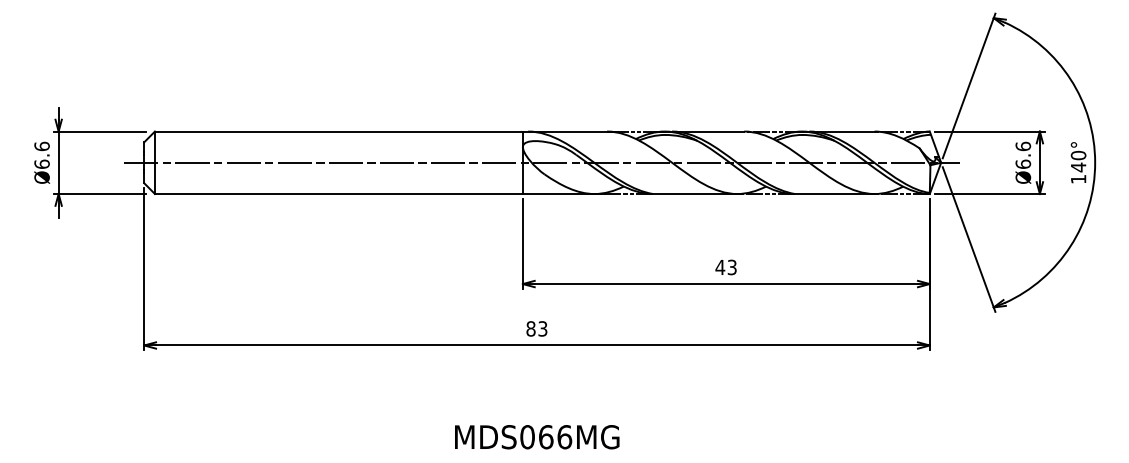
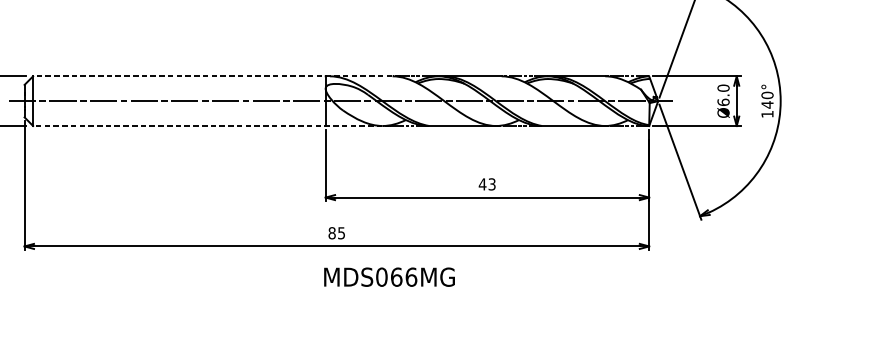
line: (385, 131) -> (216, 76), solid -> dashed
text: (1022, 146) -> (722, 88), Ø6.6 -> Ø6.0
line: (379, 194) -> (211, 126), solid -> dashed
text: (542, 328) -> (341, 232), 83 -> 85
text: (537, 437) -> (389, 277), moved

